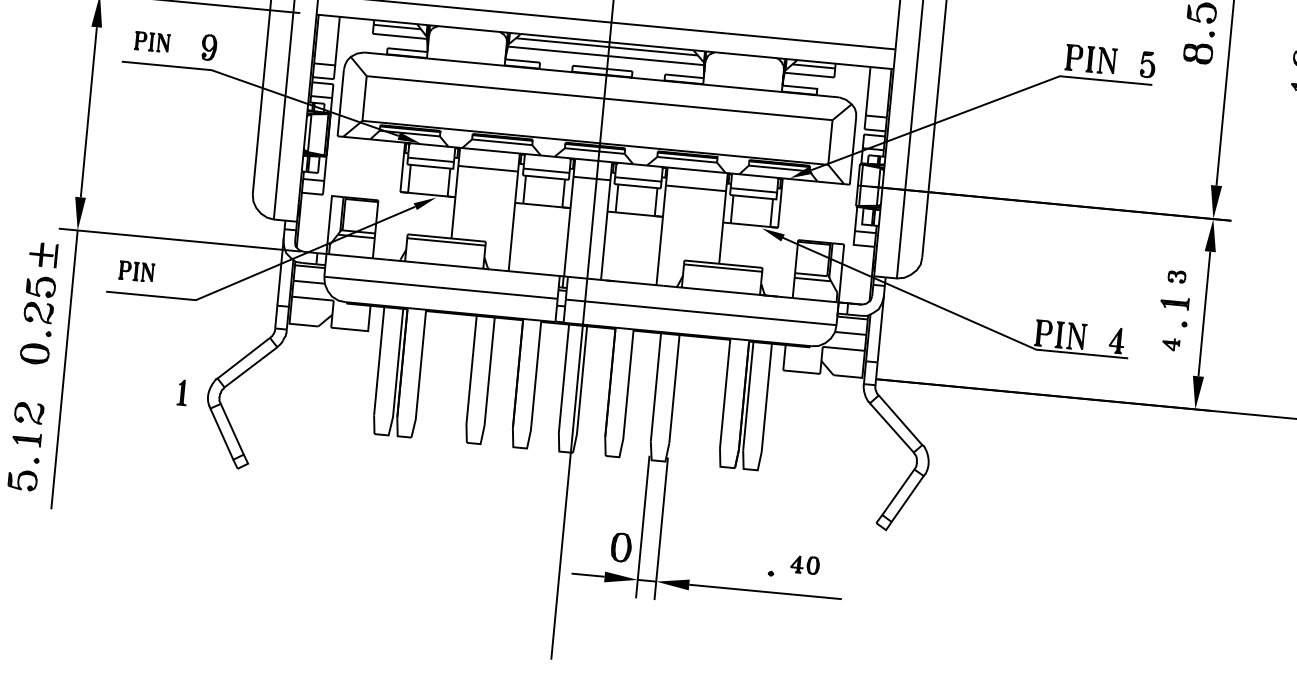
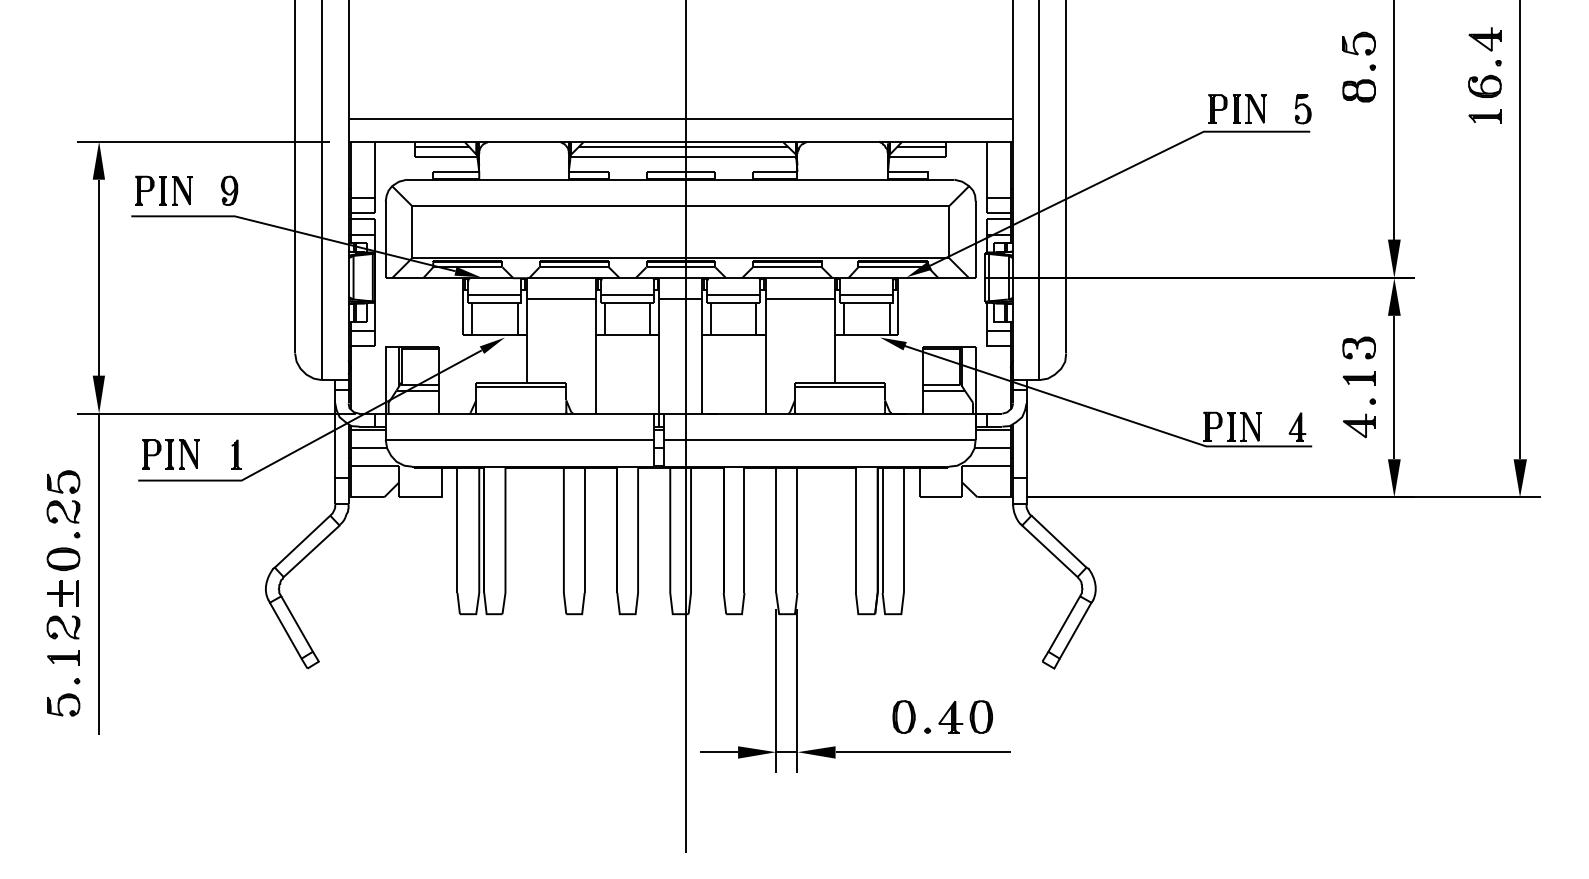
part: (151, 41) -> (163, 190), size x1.43
part: (43, 255) -> (62, 593), moved
part: (136, 271) -> (170, 454), size x1.43
part: (1176, 276) -> (1358, 347), size x1.67
part: (1171, 344) -> (1359, 425), size x1.67
part: (182, 392) -> (236, 454), moved
part: (620, 547) -> (903, 716), moved
part: (805, 564) -> (965, 716), size x1.67

